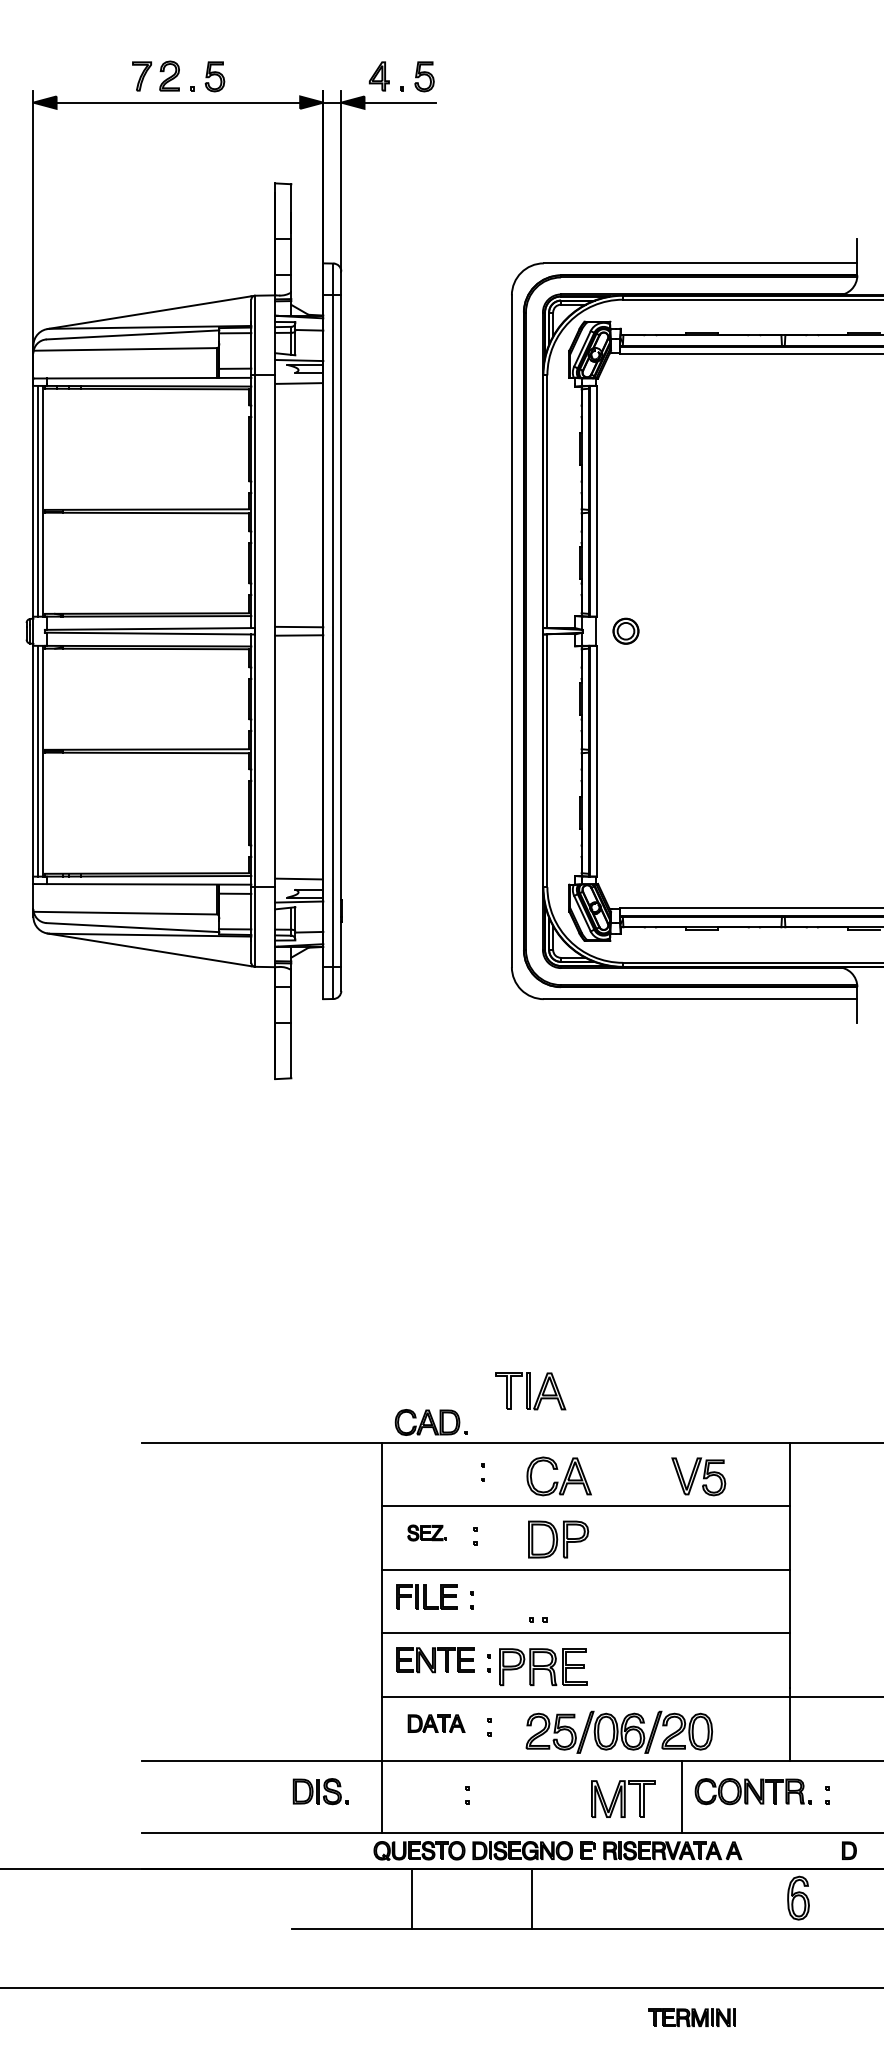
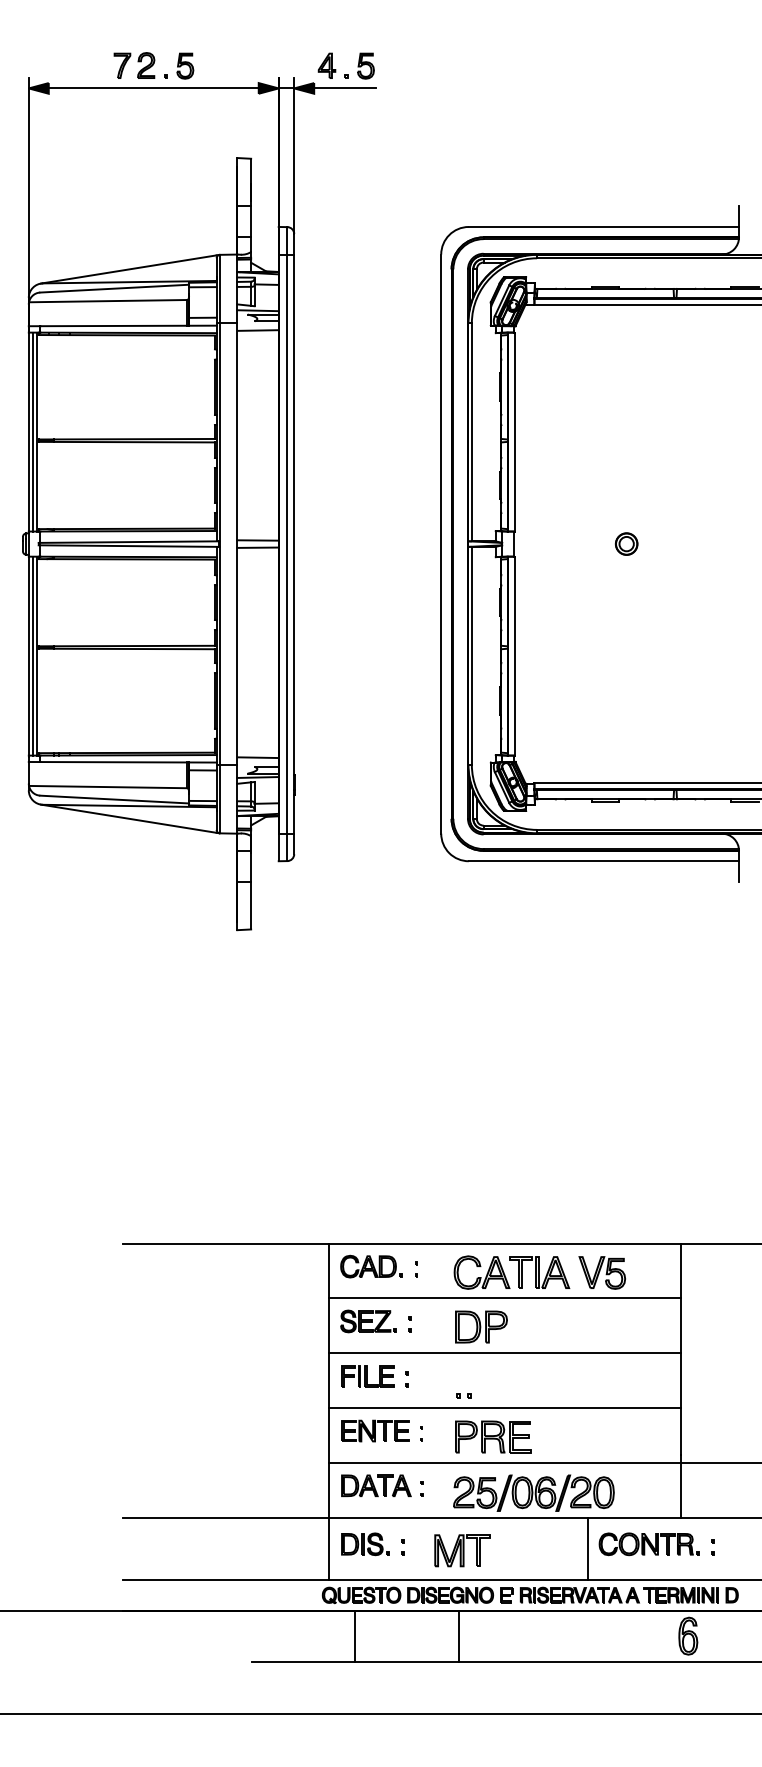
part: (625, 630) -> (626, 543), moved
part: (530, 1391) -> (539, 1272), moved
part: (430, 1422) -> (371, 1266), moved
part: (426, 1532) -> (367, 1320), size x1.67
part: (543, 1666) -> (493, 1436), moved
part: (436, 1723) -> (376, 1485), size x1.43
part: (320, 1791) -> (365, 1544), moved
part: (623, 1798) -> (462, 1550), moved
part: (691, 2017) -> (680, 1595), moved

